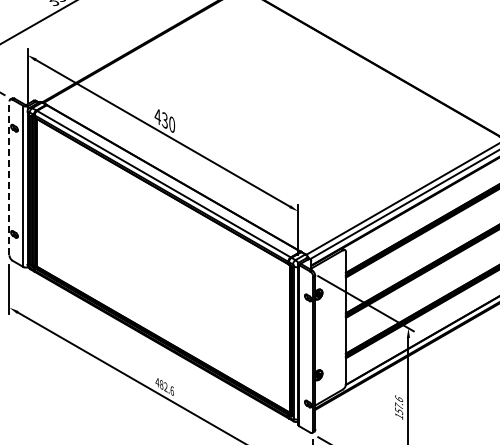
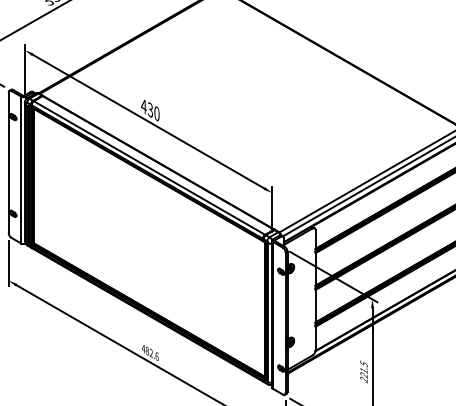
line: (9, 178) -> (8, 162), dashed -> solid
text: (399, 407) -> (364, 371), 157.6 -> 221.5

